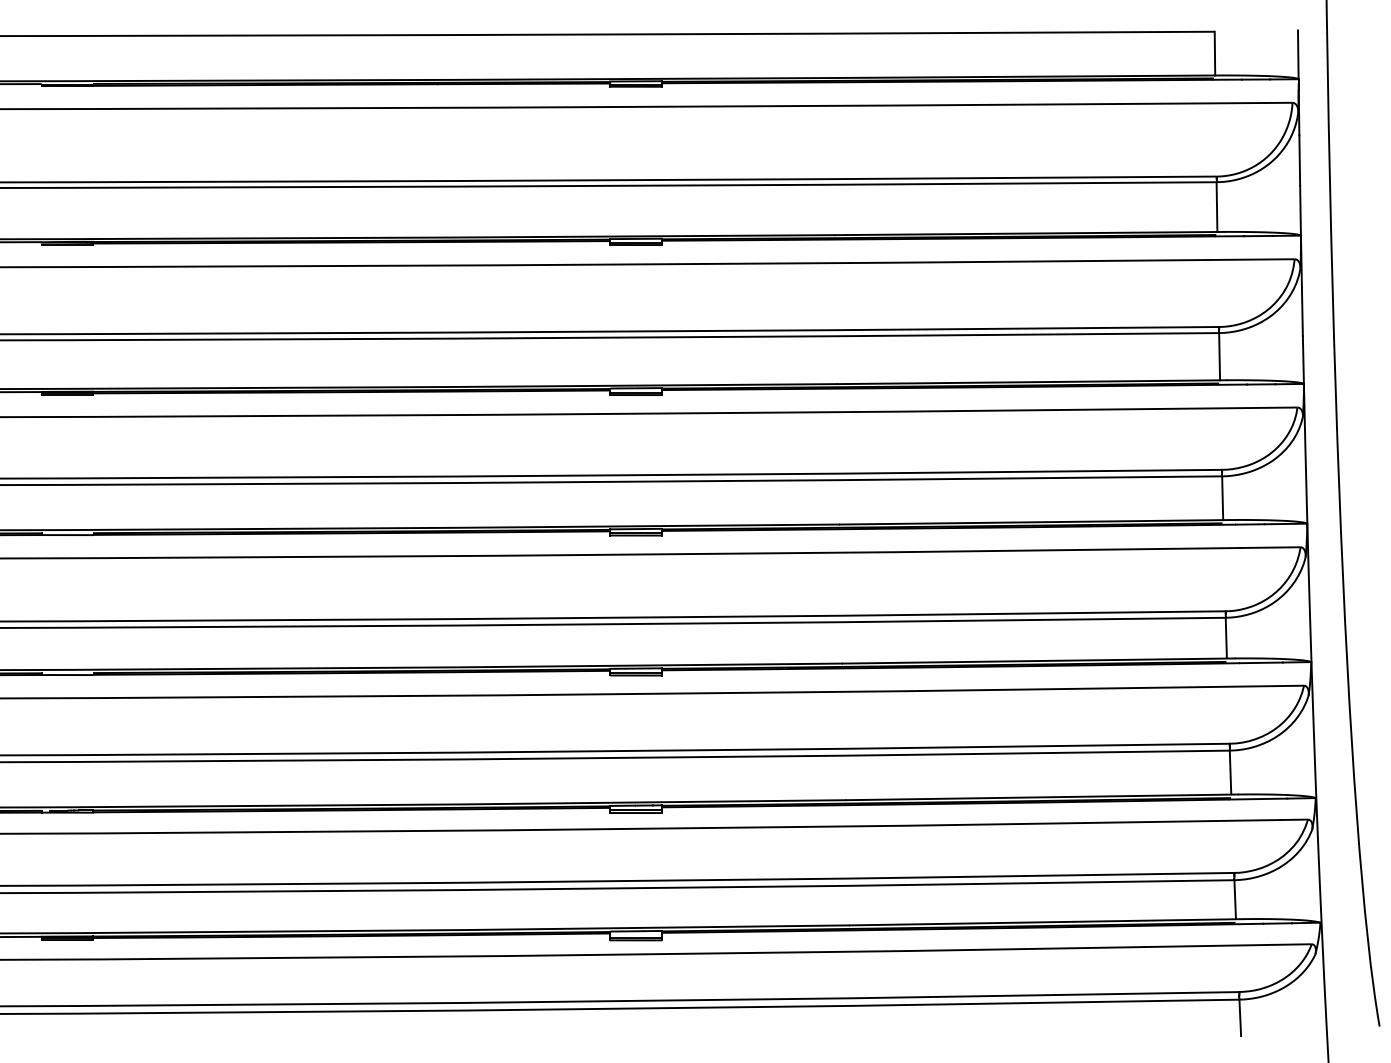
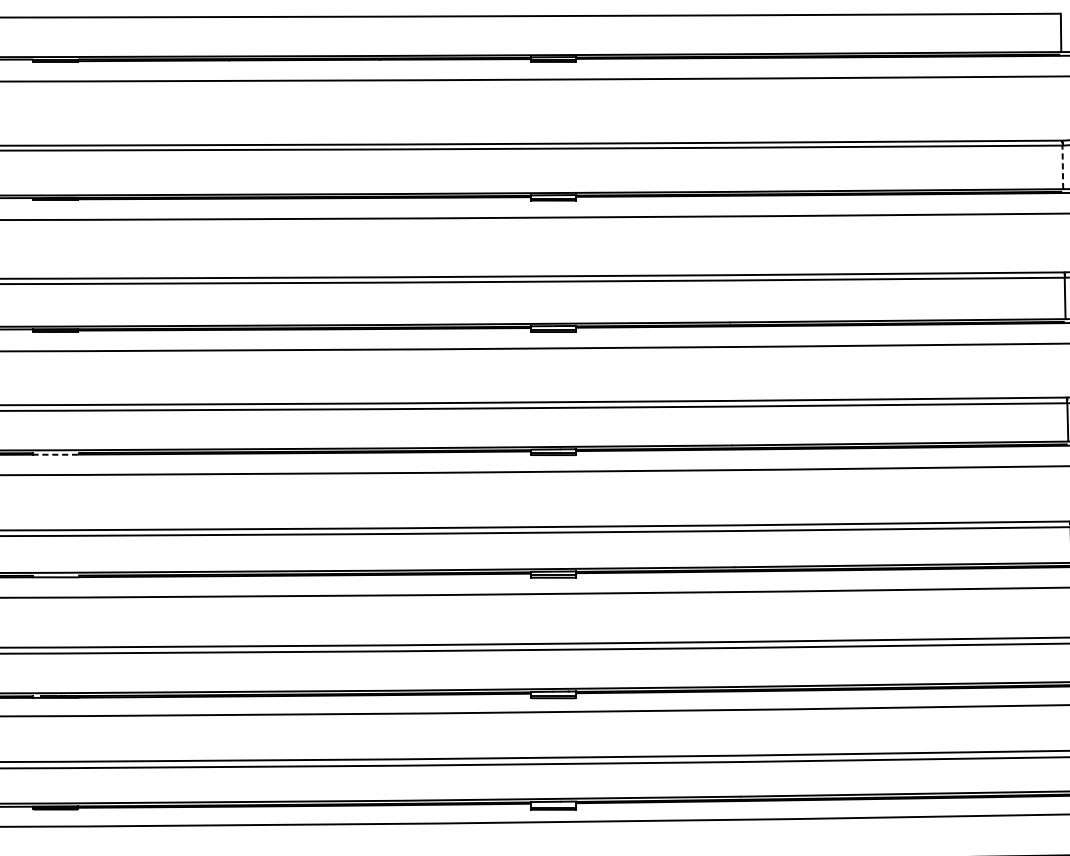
line: (1217, 207) -> (1063, 167), solid -> dashed
line: (67, 535) -> (55, 455), solid -> dashed

